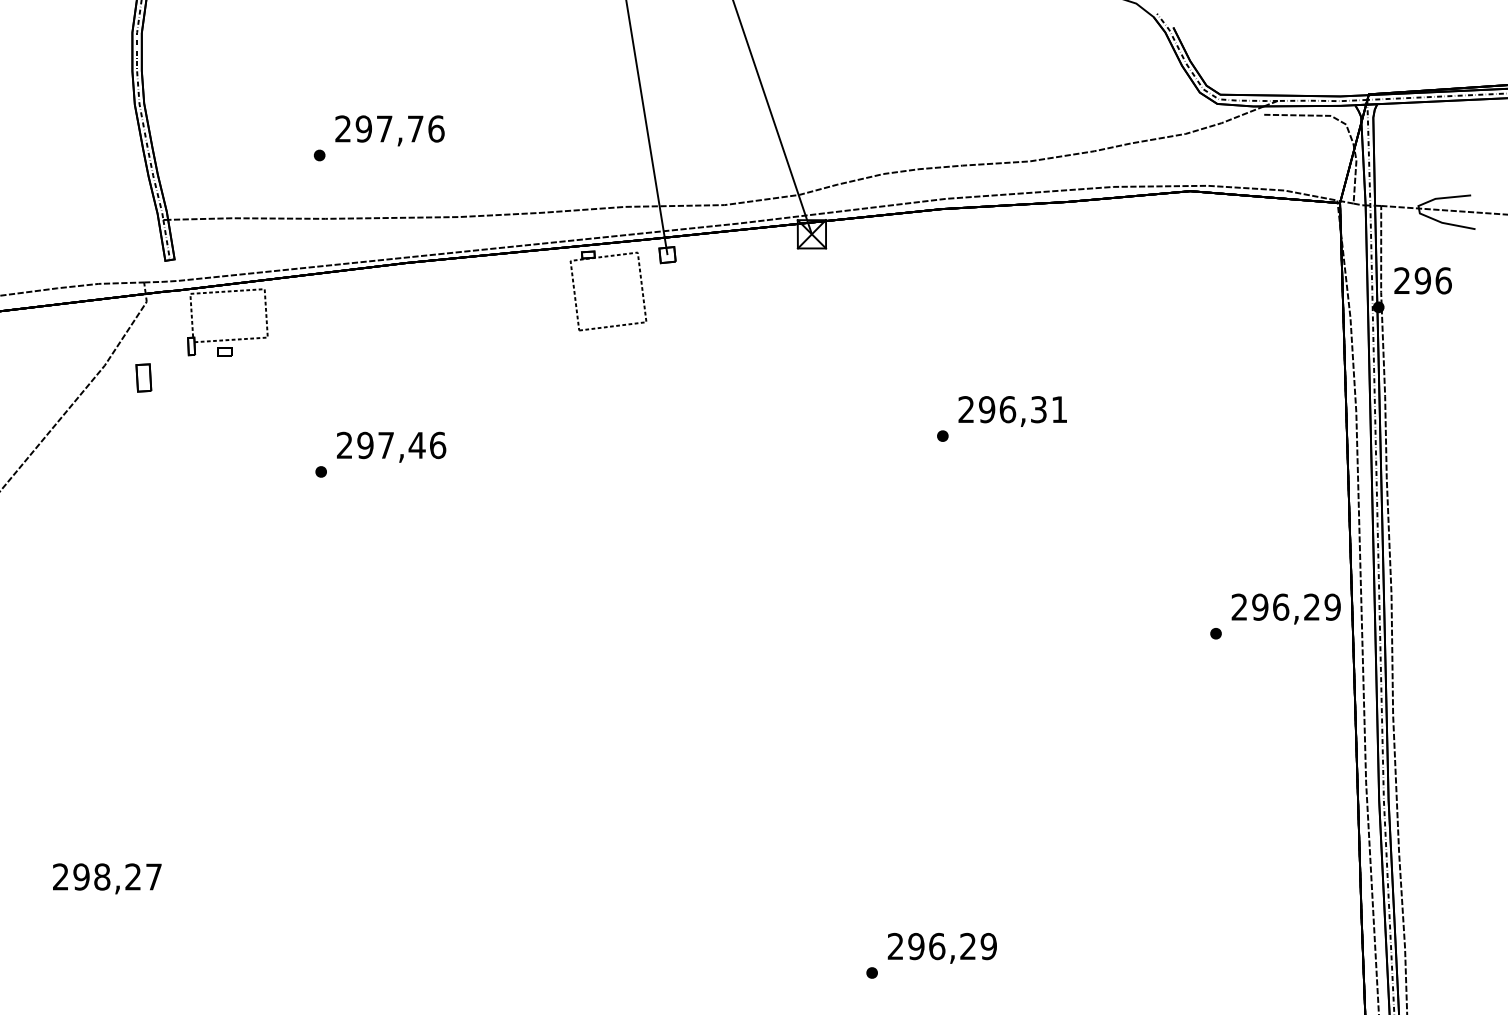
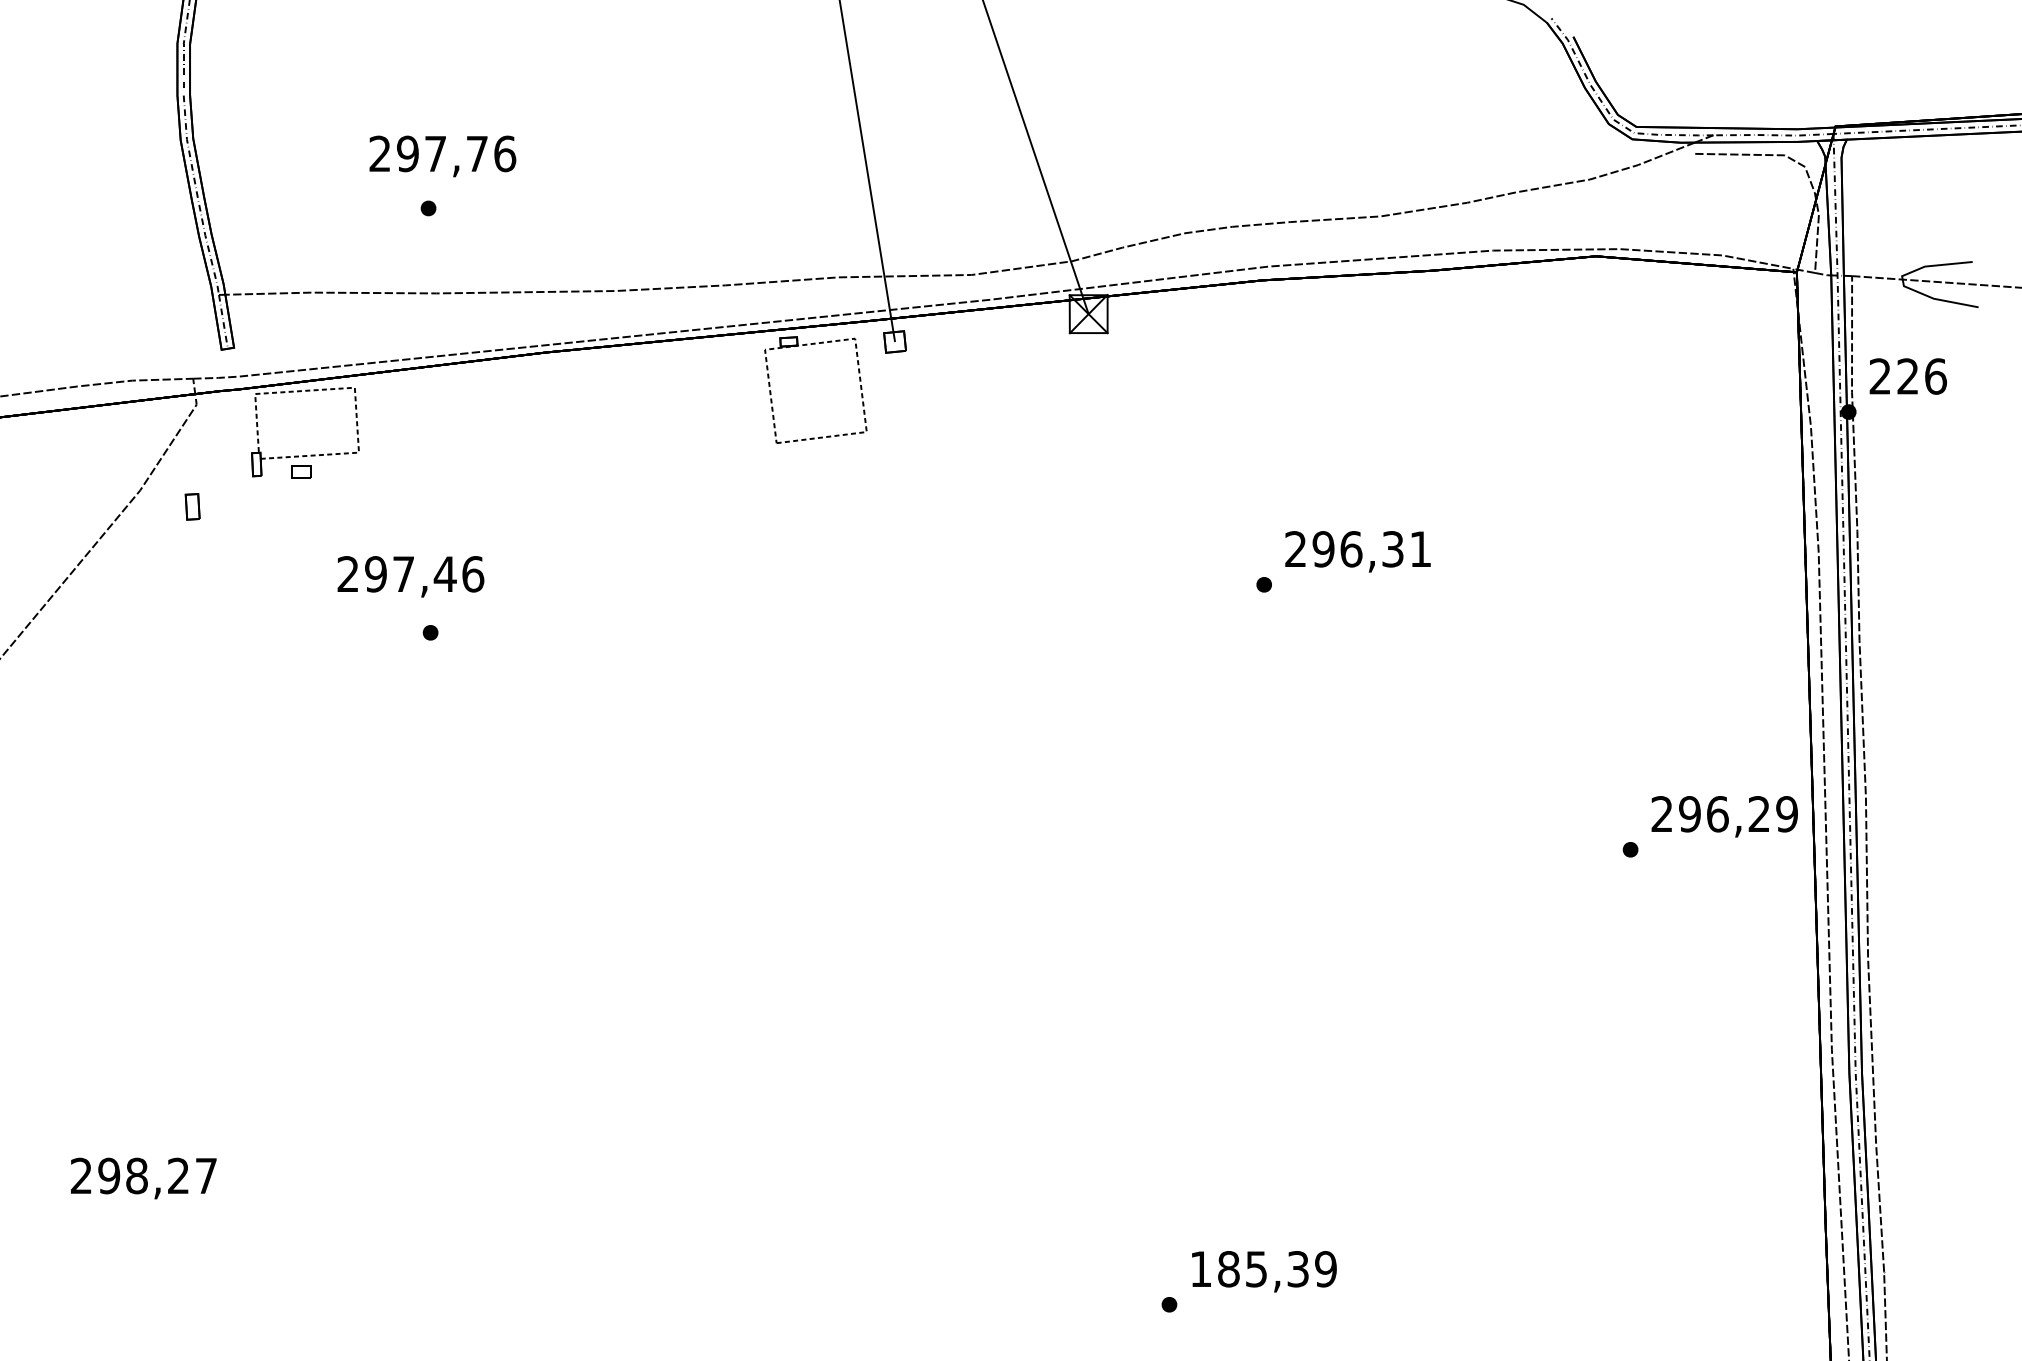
text: (389, 130) -> (442, 156), moved
text: (1422, 280) -> (1907, 376), 296 -> 226
part: (143, 377) -> (192, 506), size x0.7
text: (391, 447) -> (410, 576), moved
text: (931, 946) -> (1249, 1269), 296,29 -> 185,39

